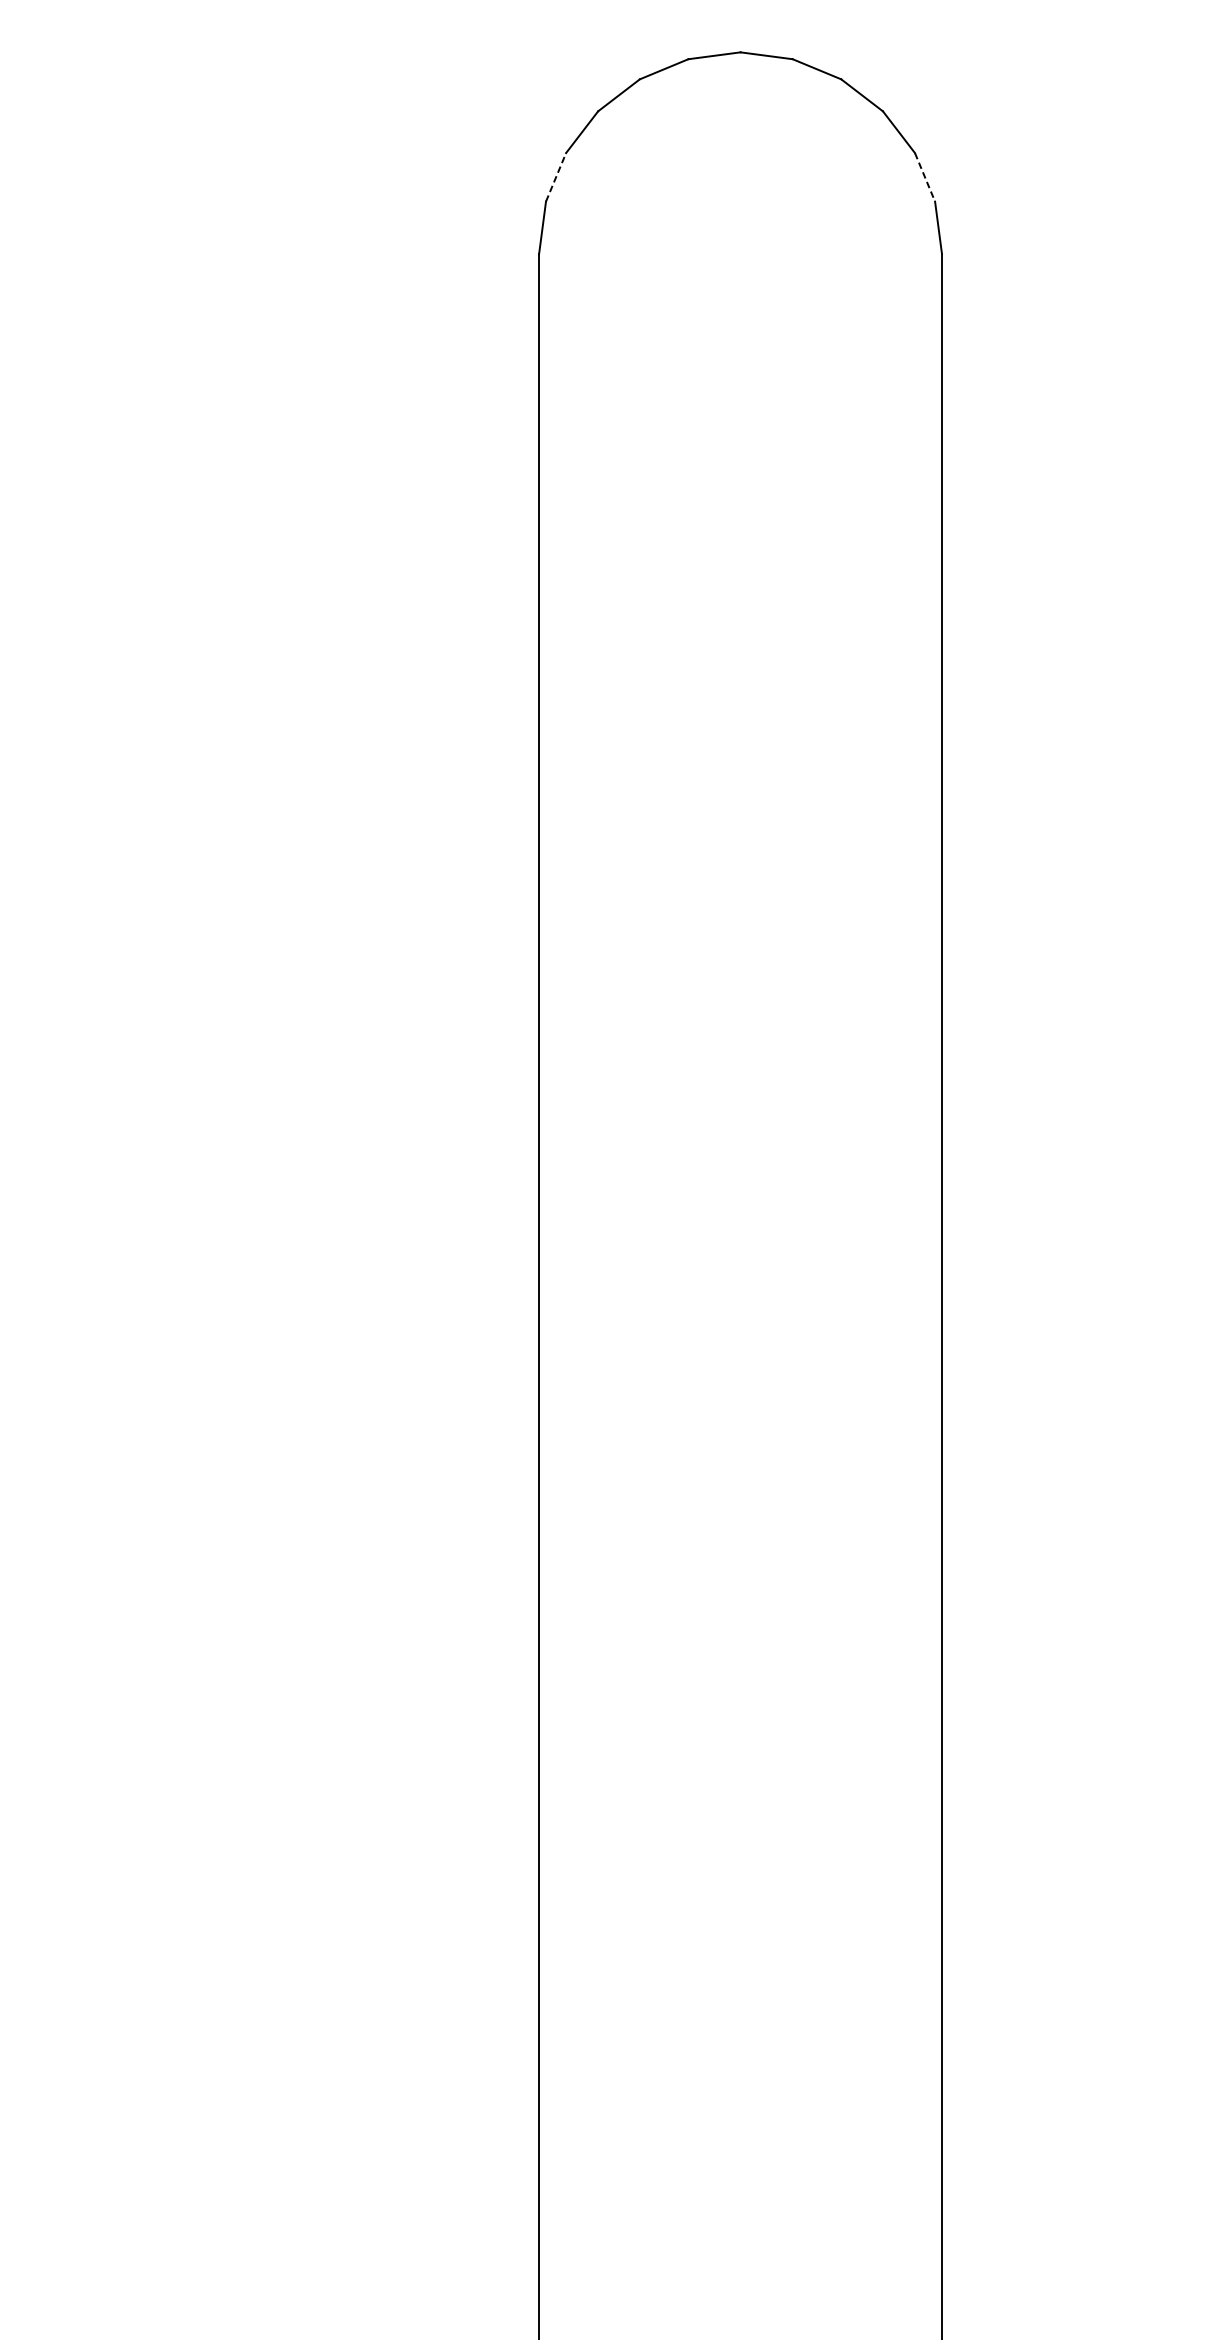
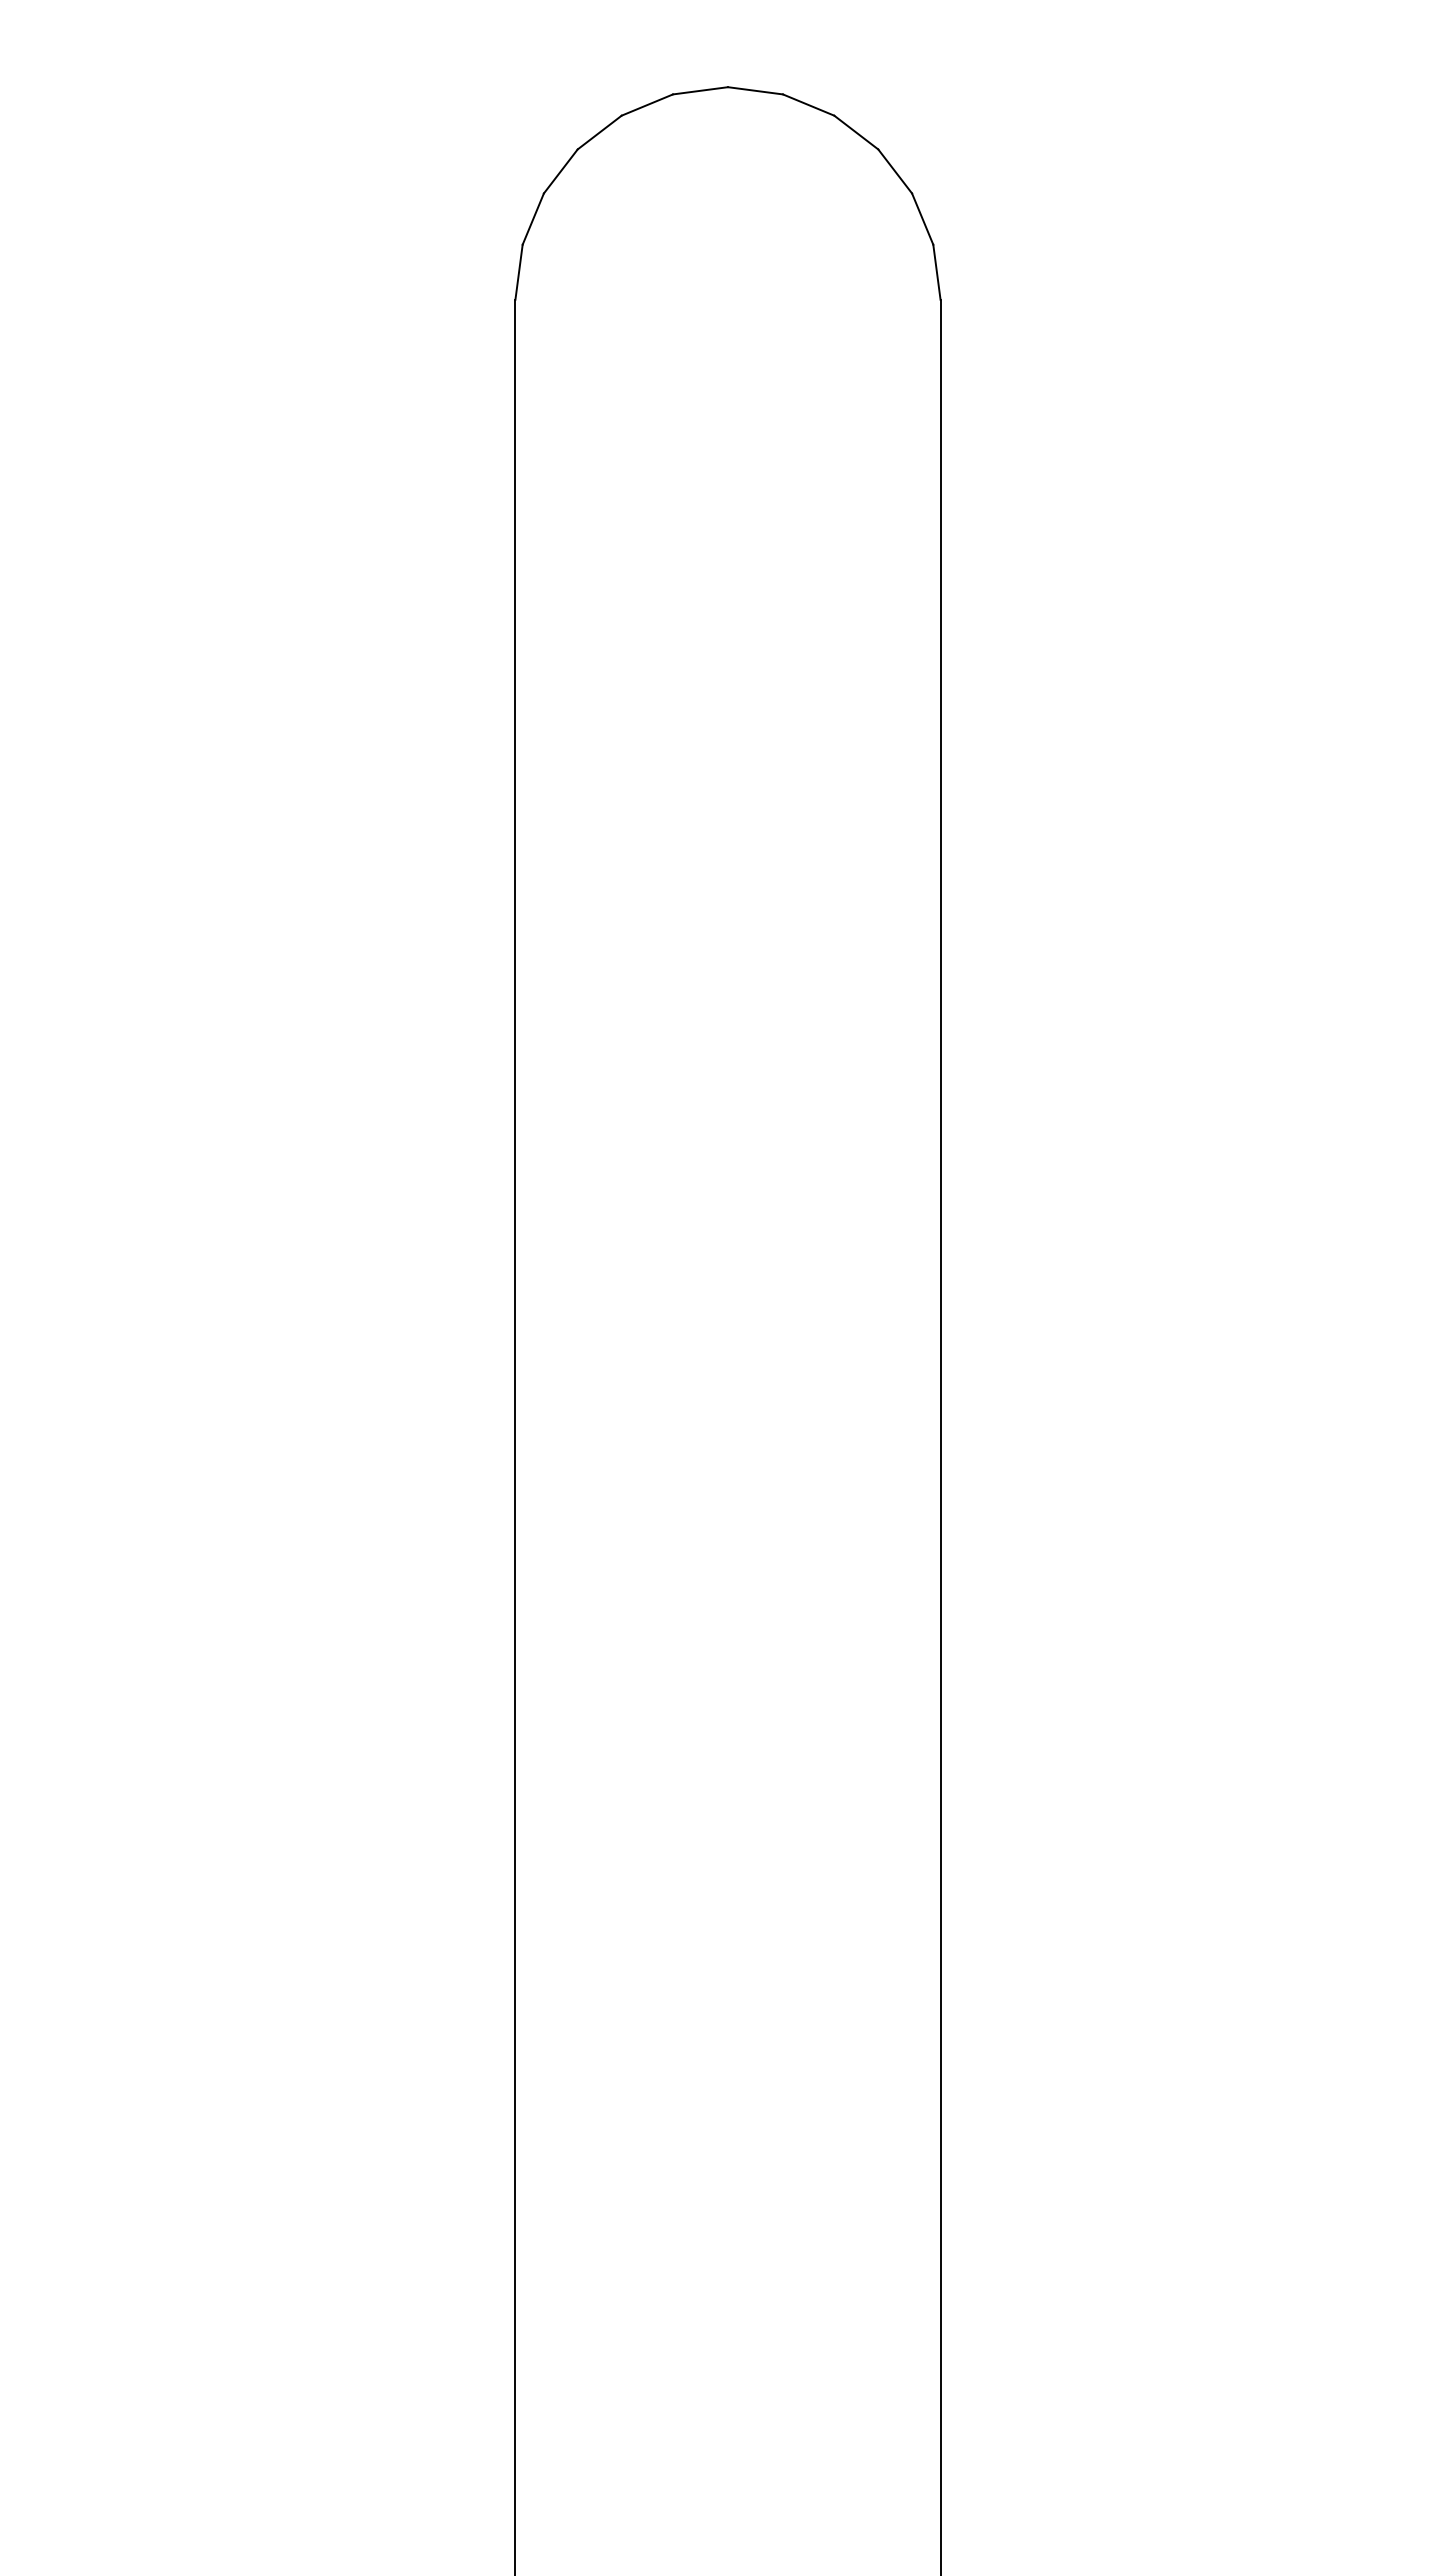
line: (556, 177) -> (533, 219), dashed -> solid
line: (924, 177) -> (922, 219), dashed -> solid

